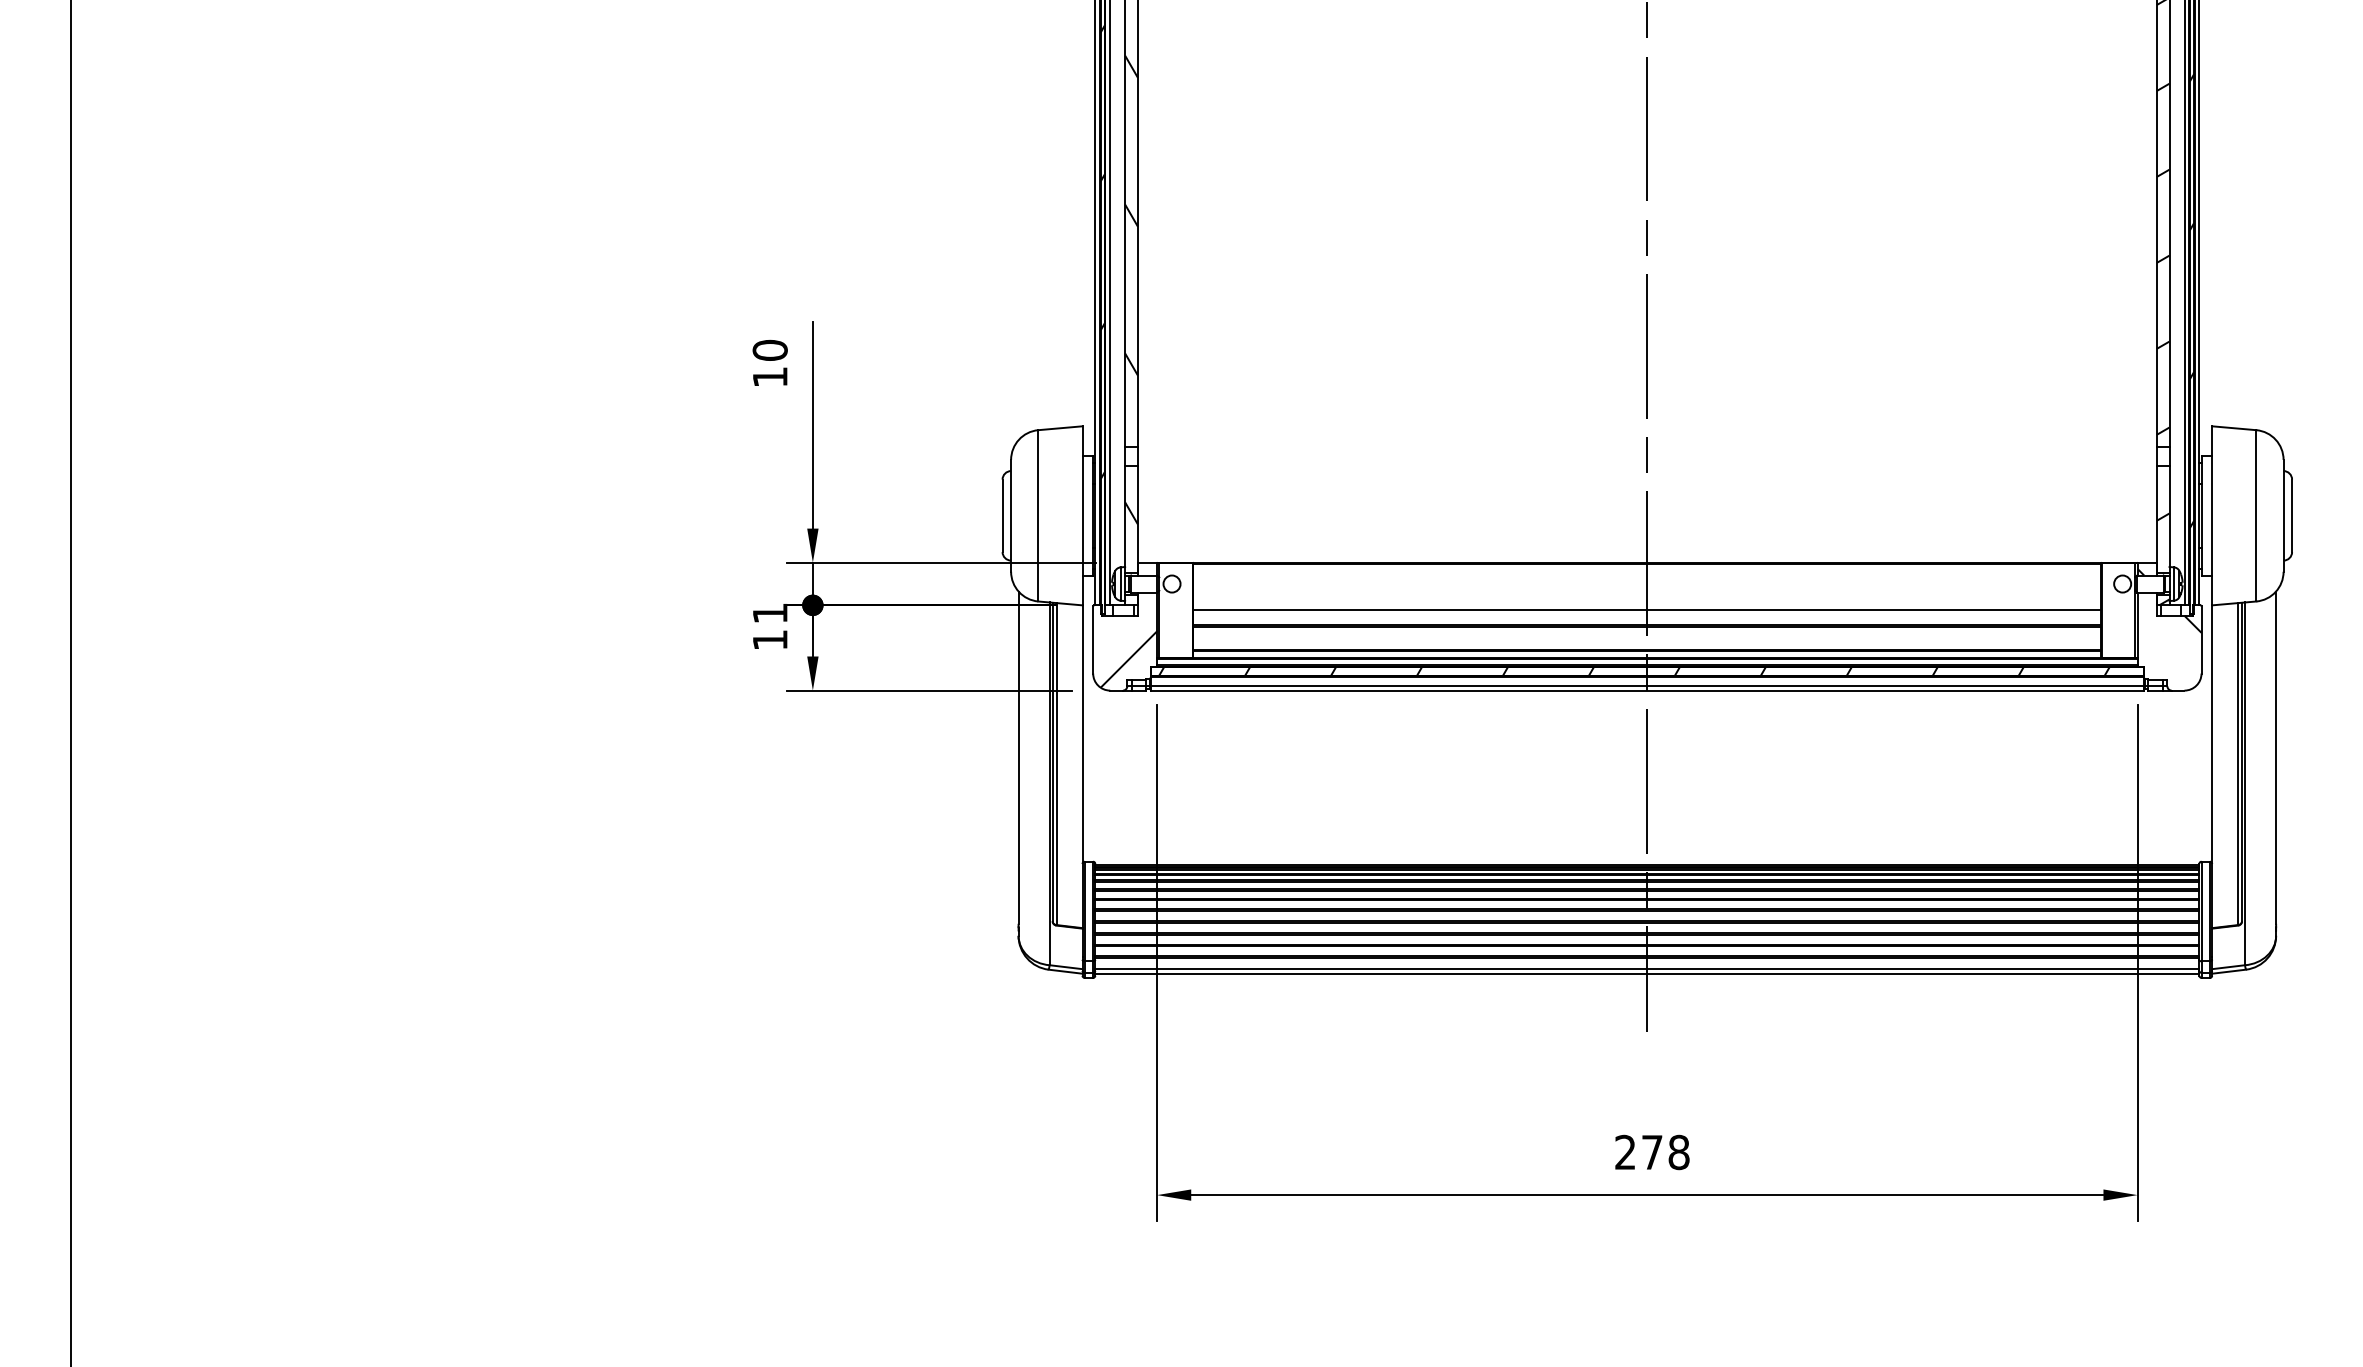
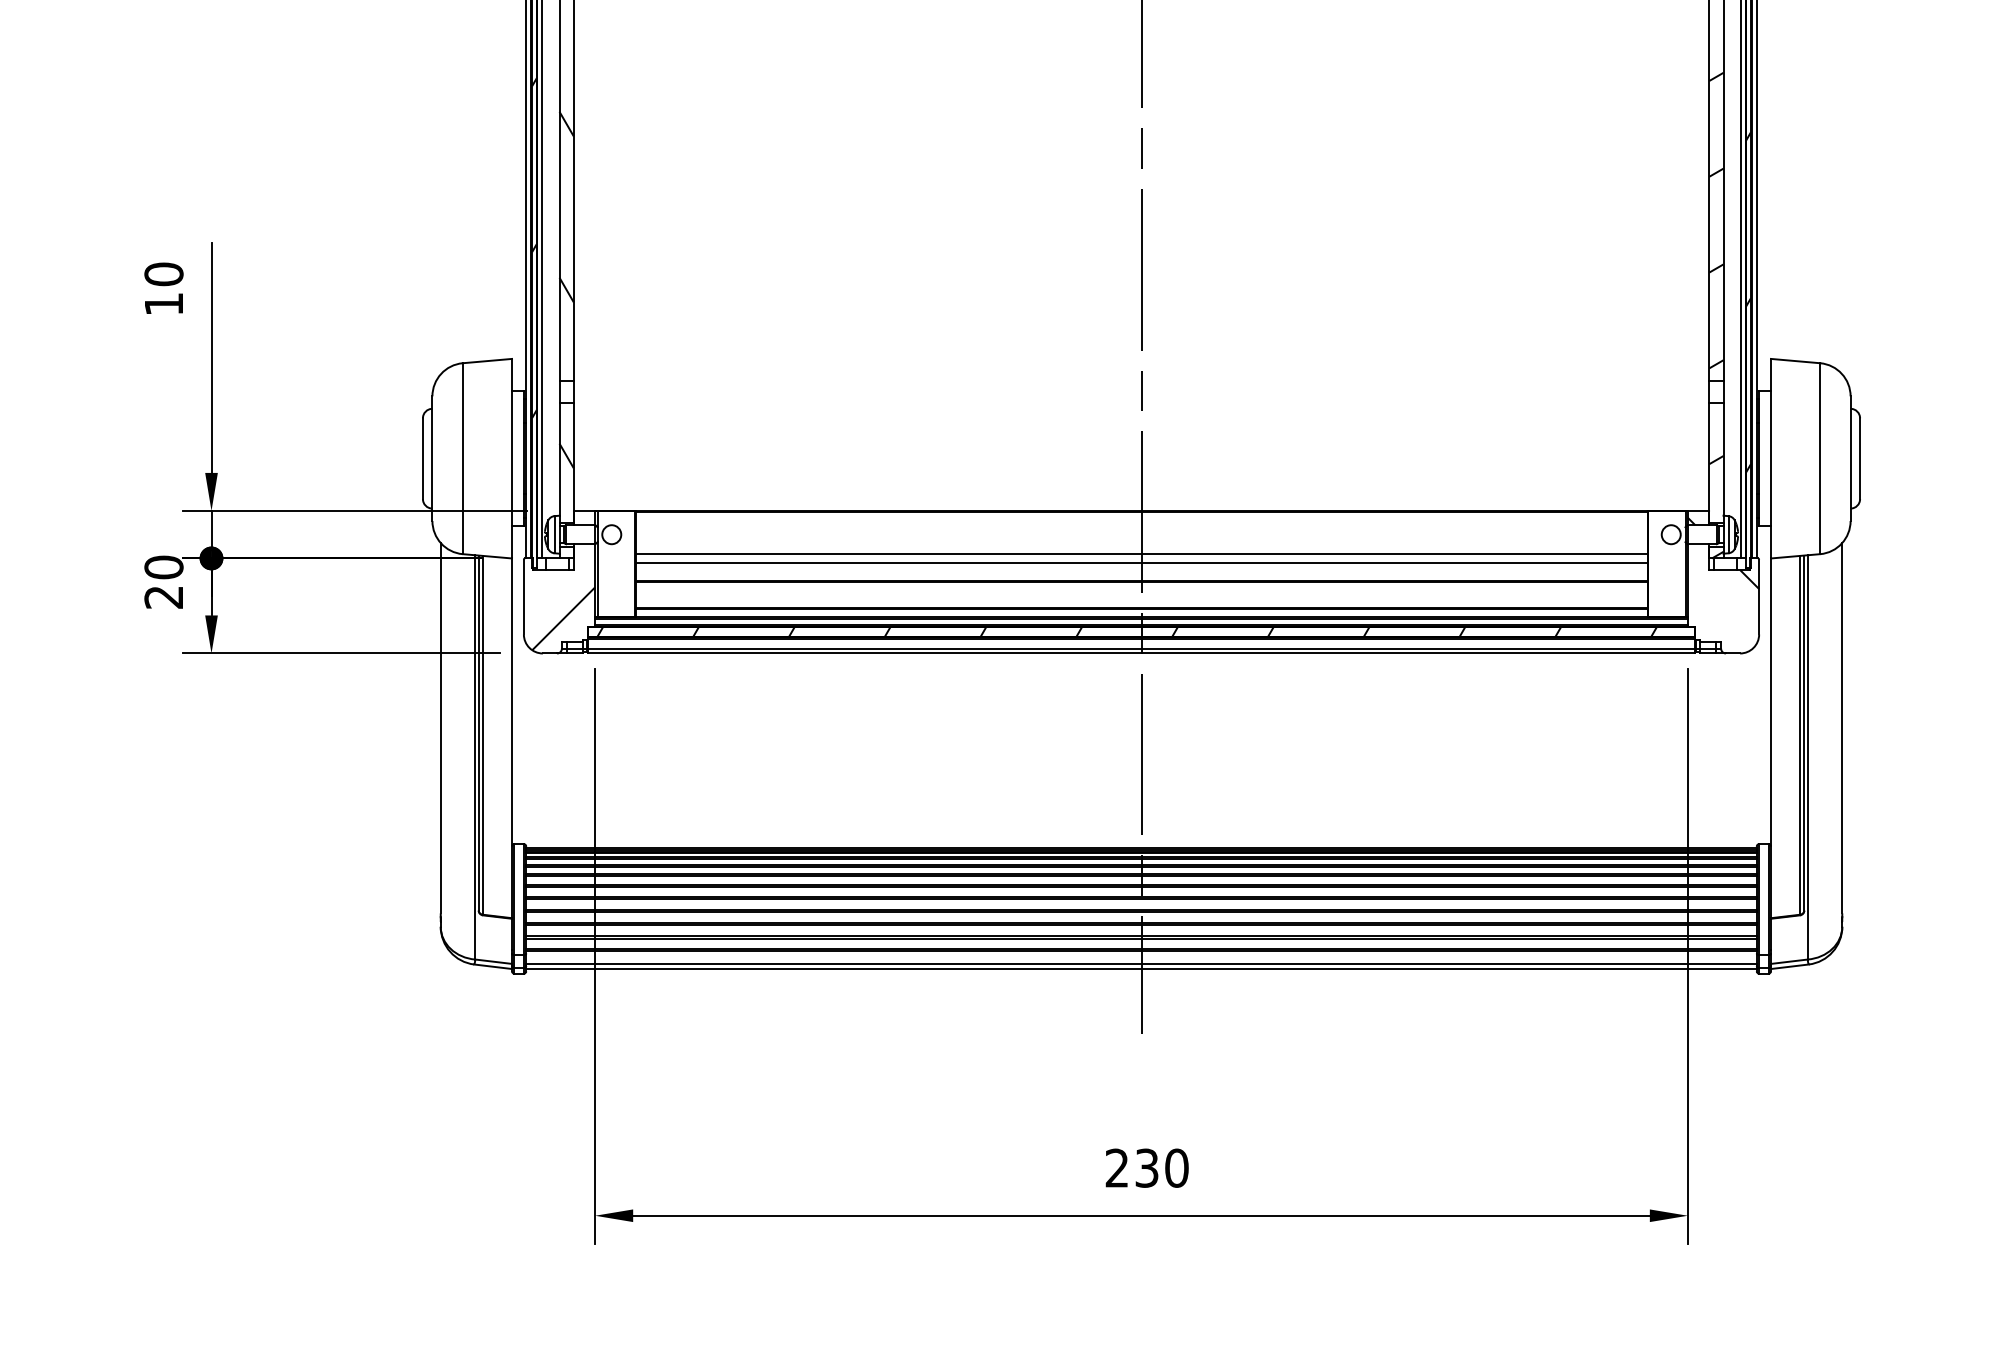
line: (1647, 601) -> (1141, 554), added
text: (769, 626) -> (163, 582), 11 -> 20
text: (1665, 1152) -> (1161, 1168), 278 -> 230

